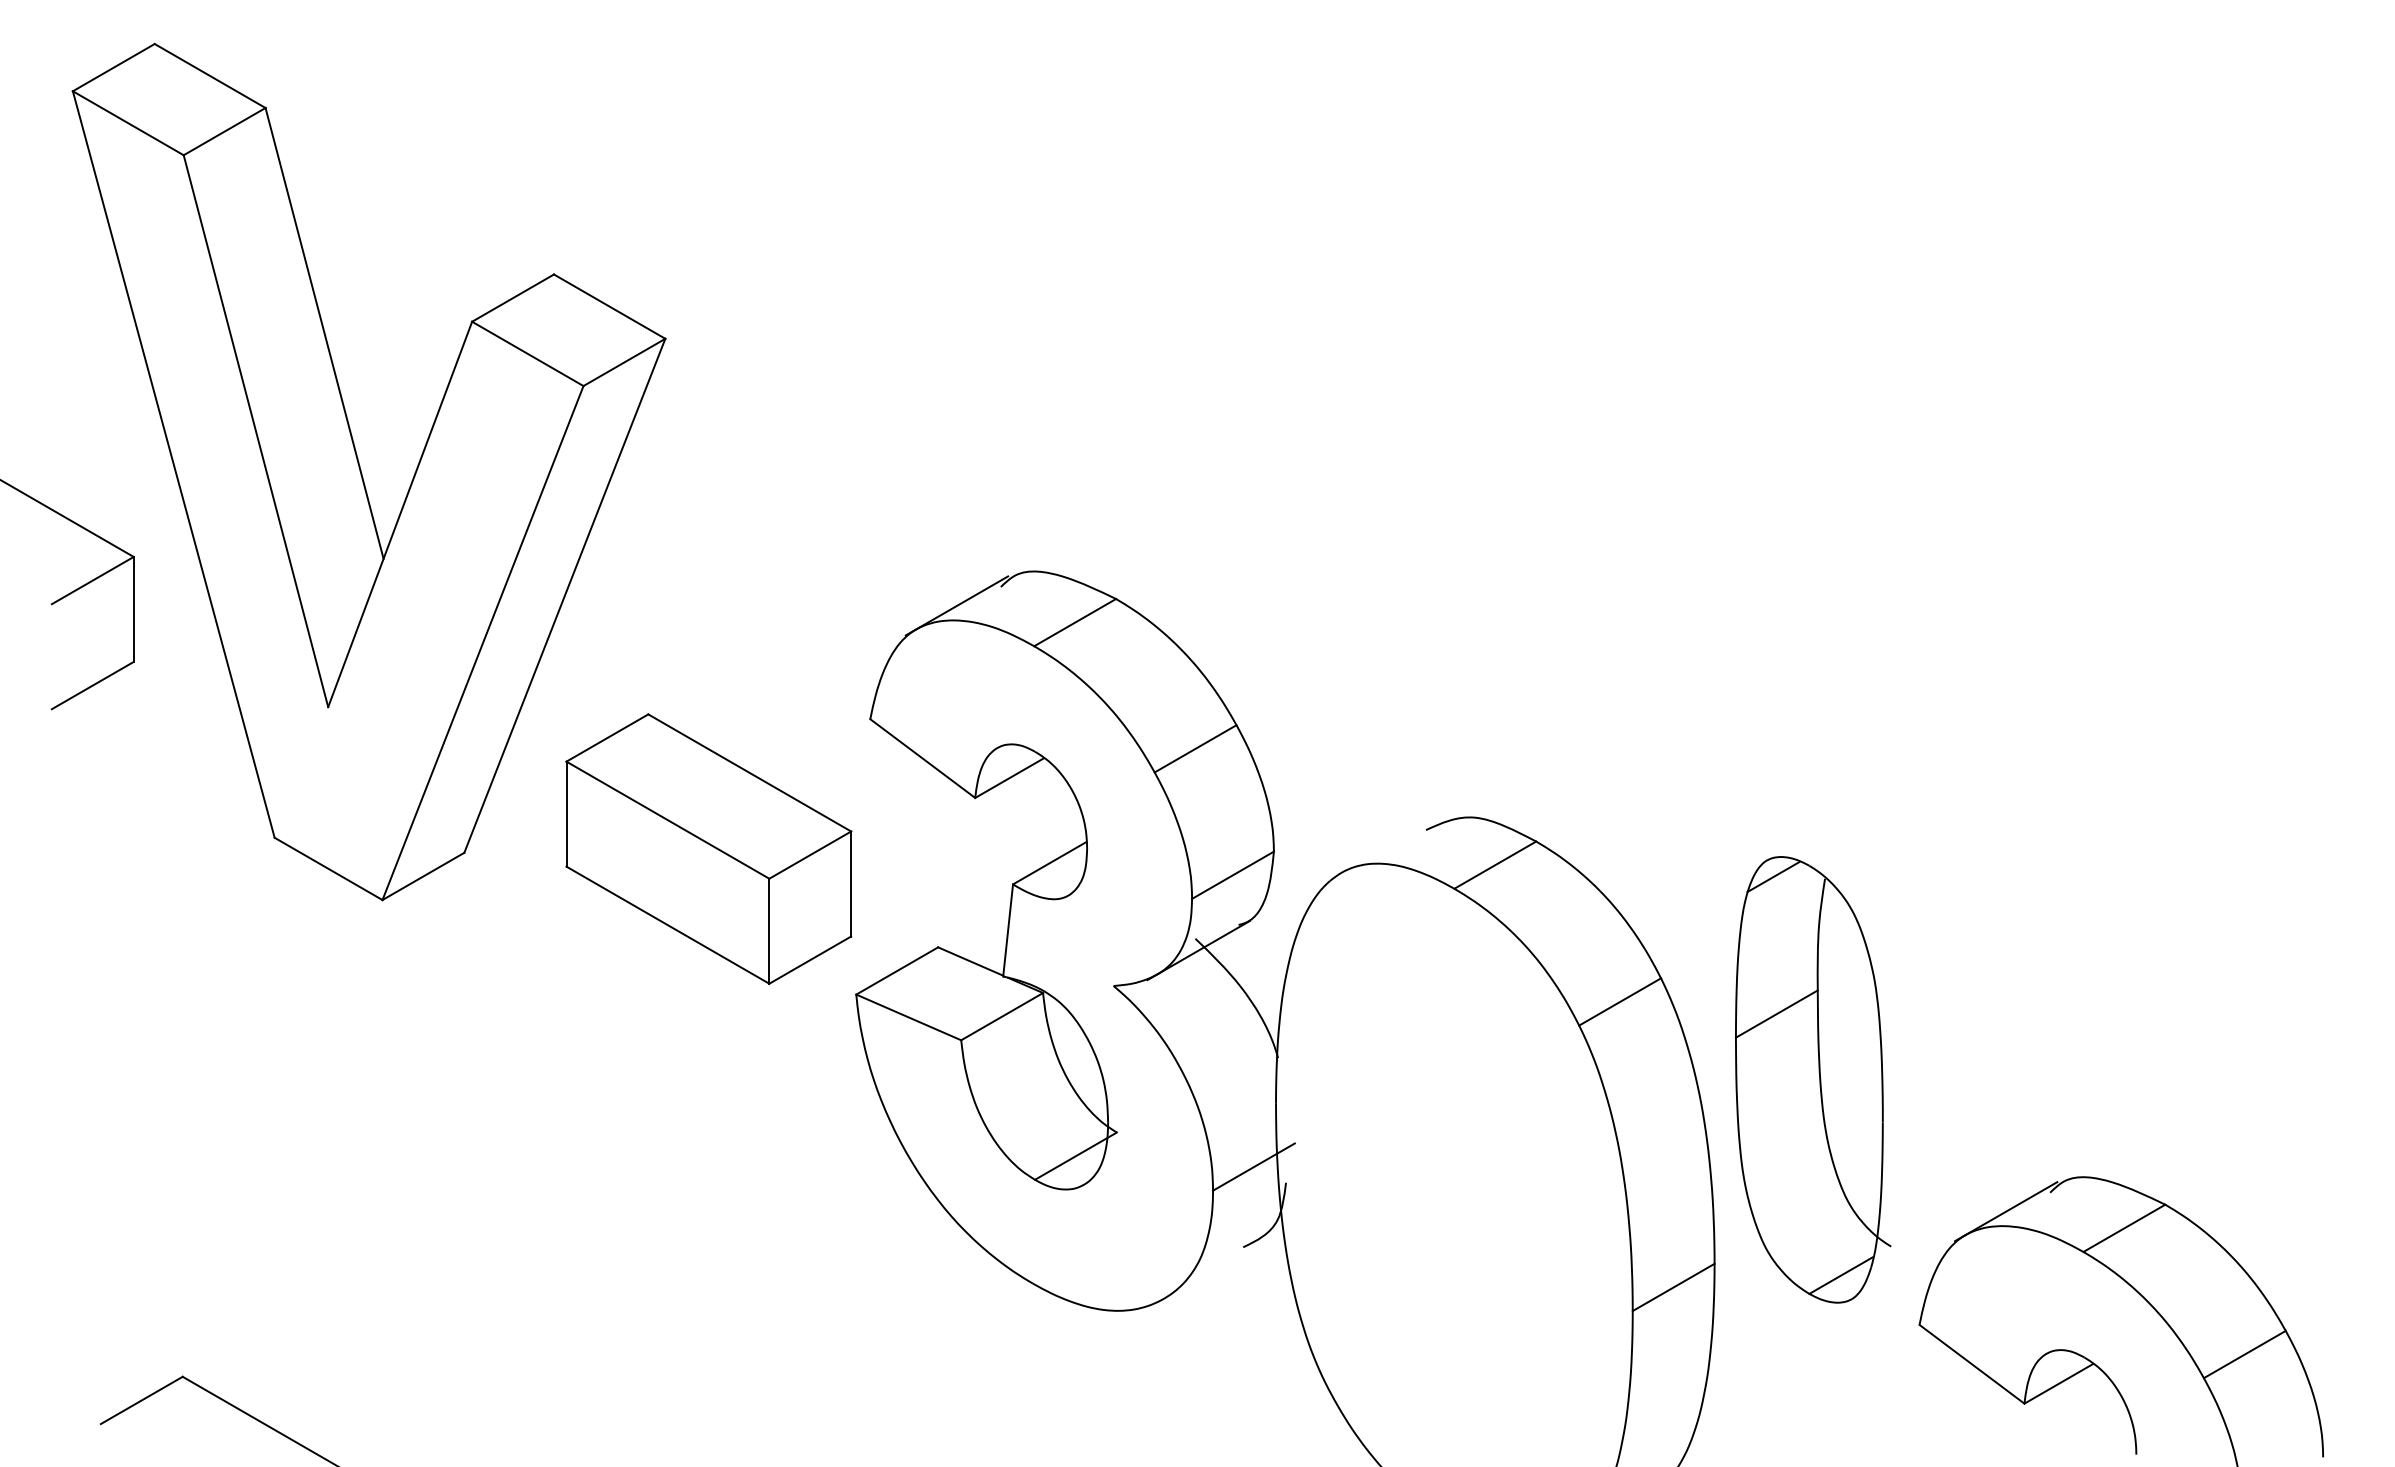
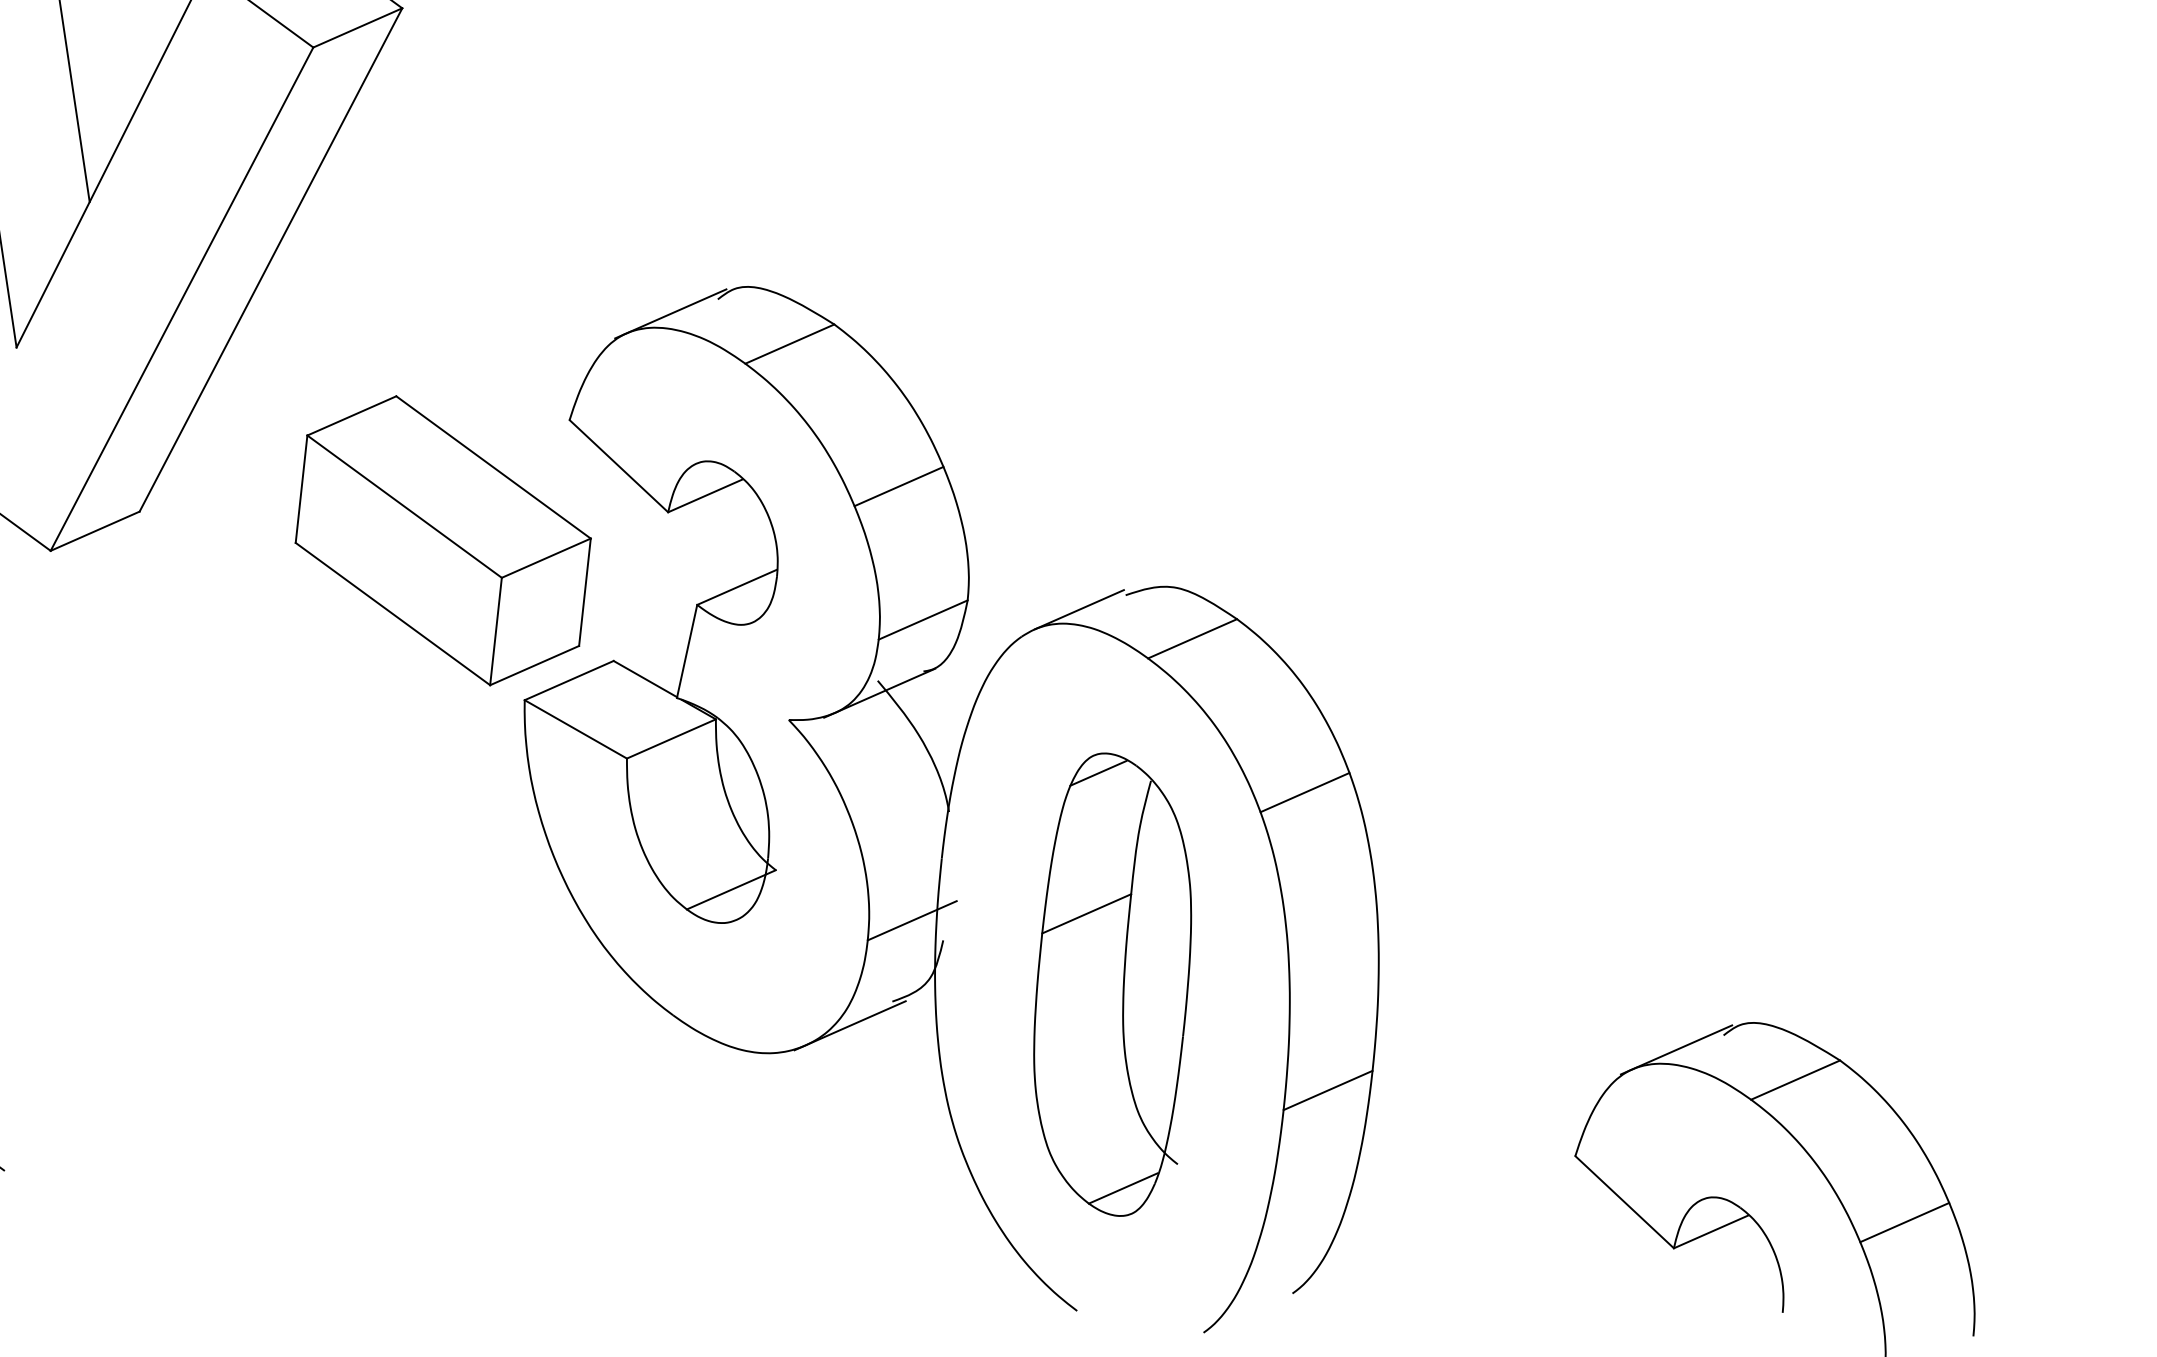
part: (708, 848) -> (442, 540), moved
line: (1382, 848) -> (1079, 609), added
part: (1812, 1079) -> (1115, 984), moved
line: (1204, 1274) -> (849, 1025), added

